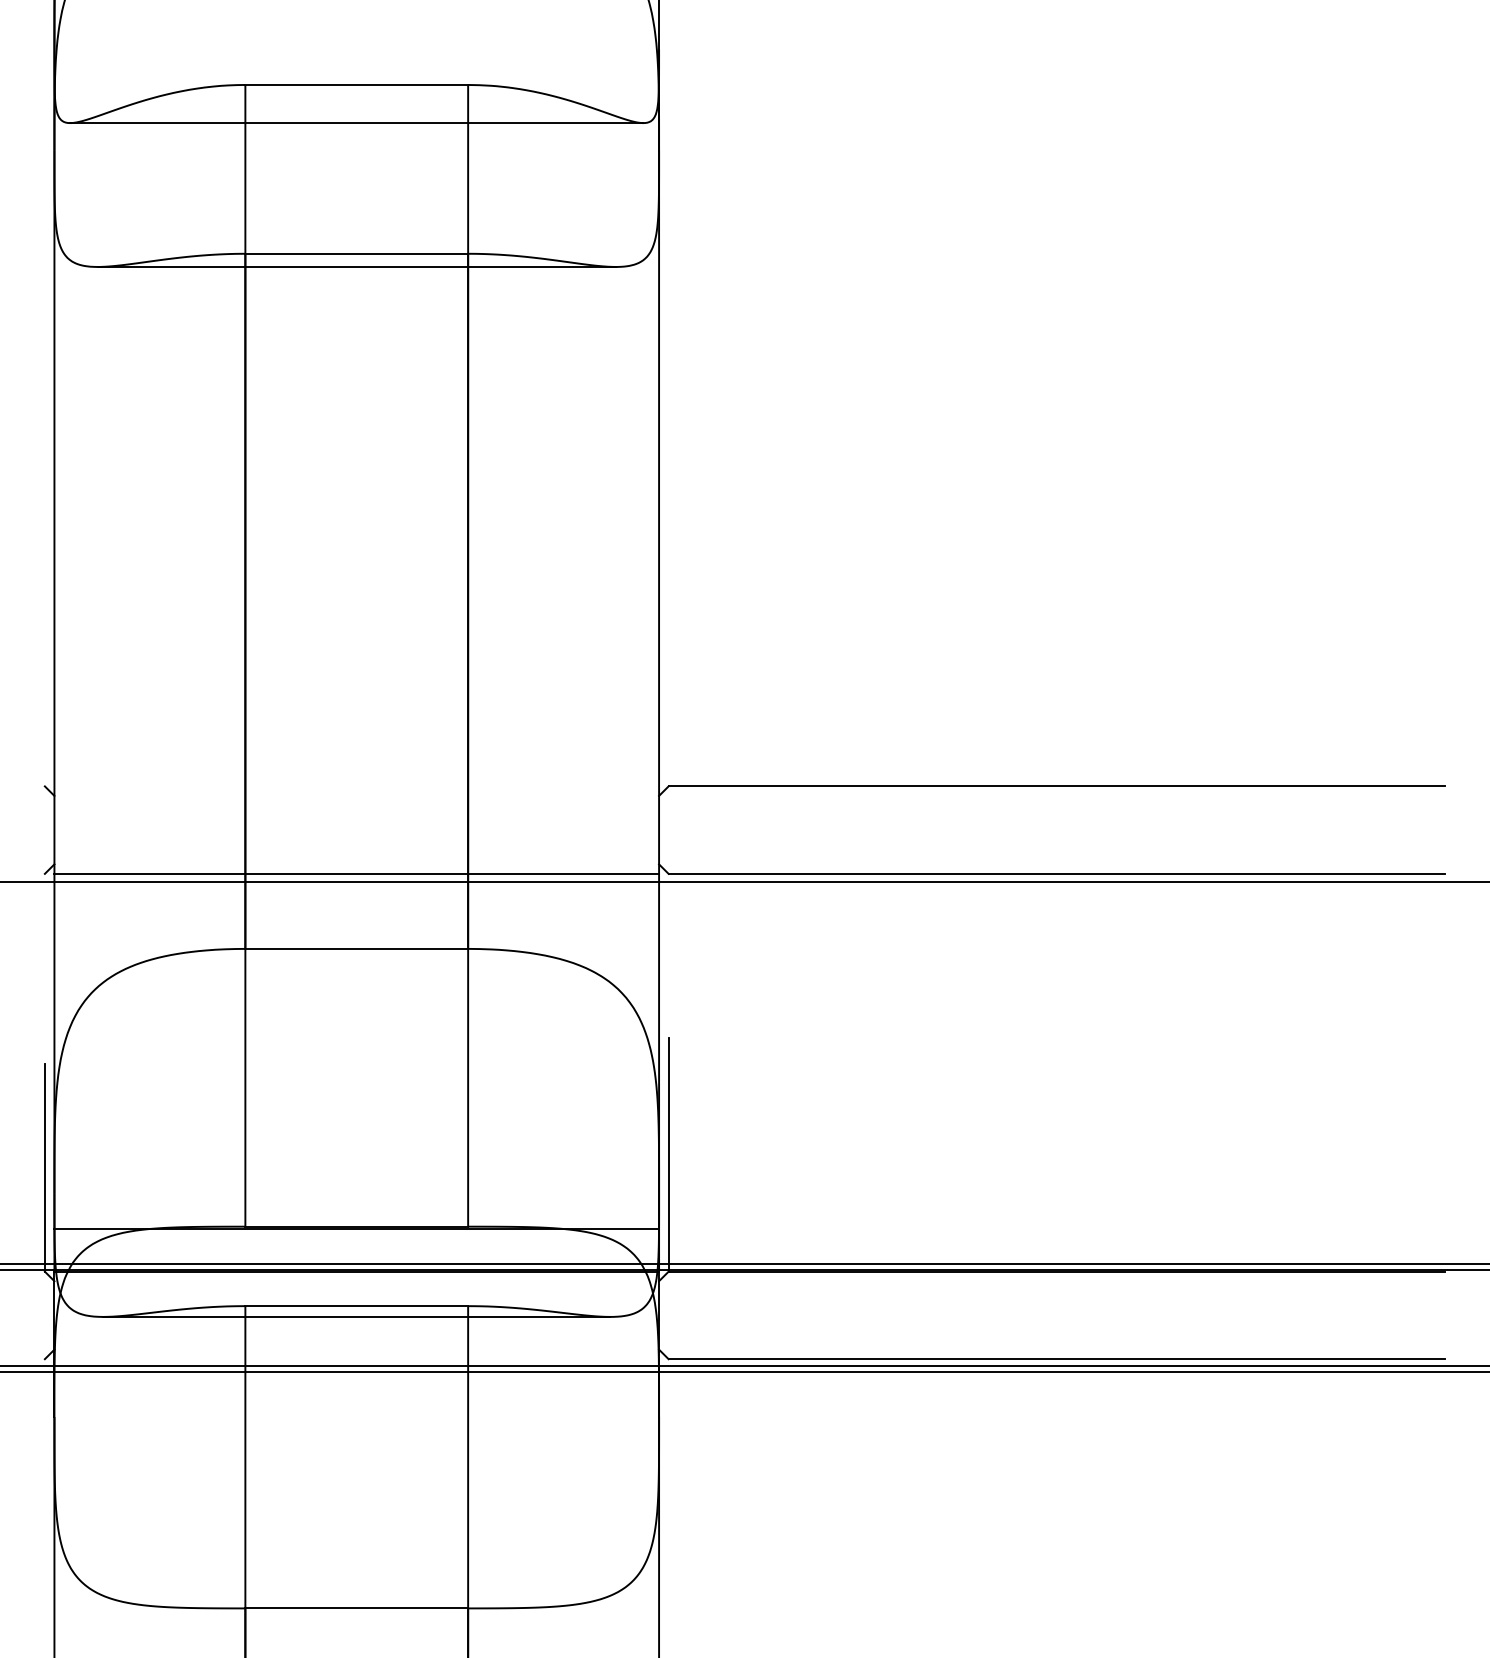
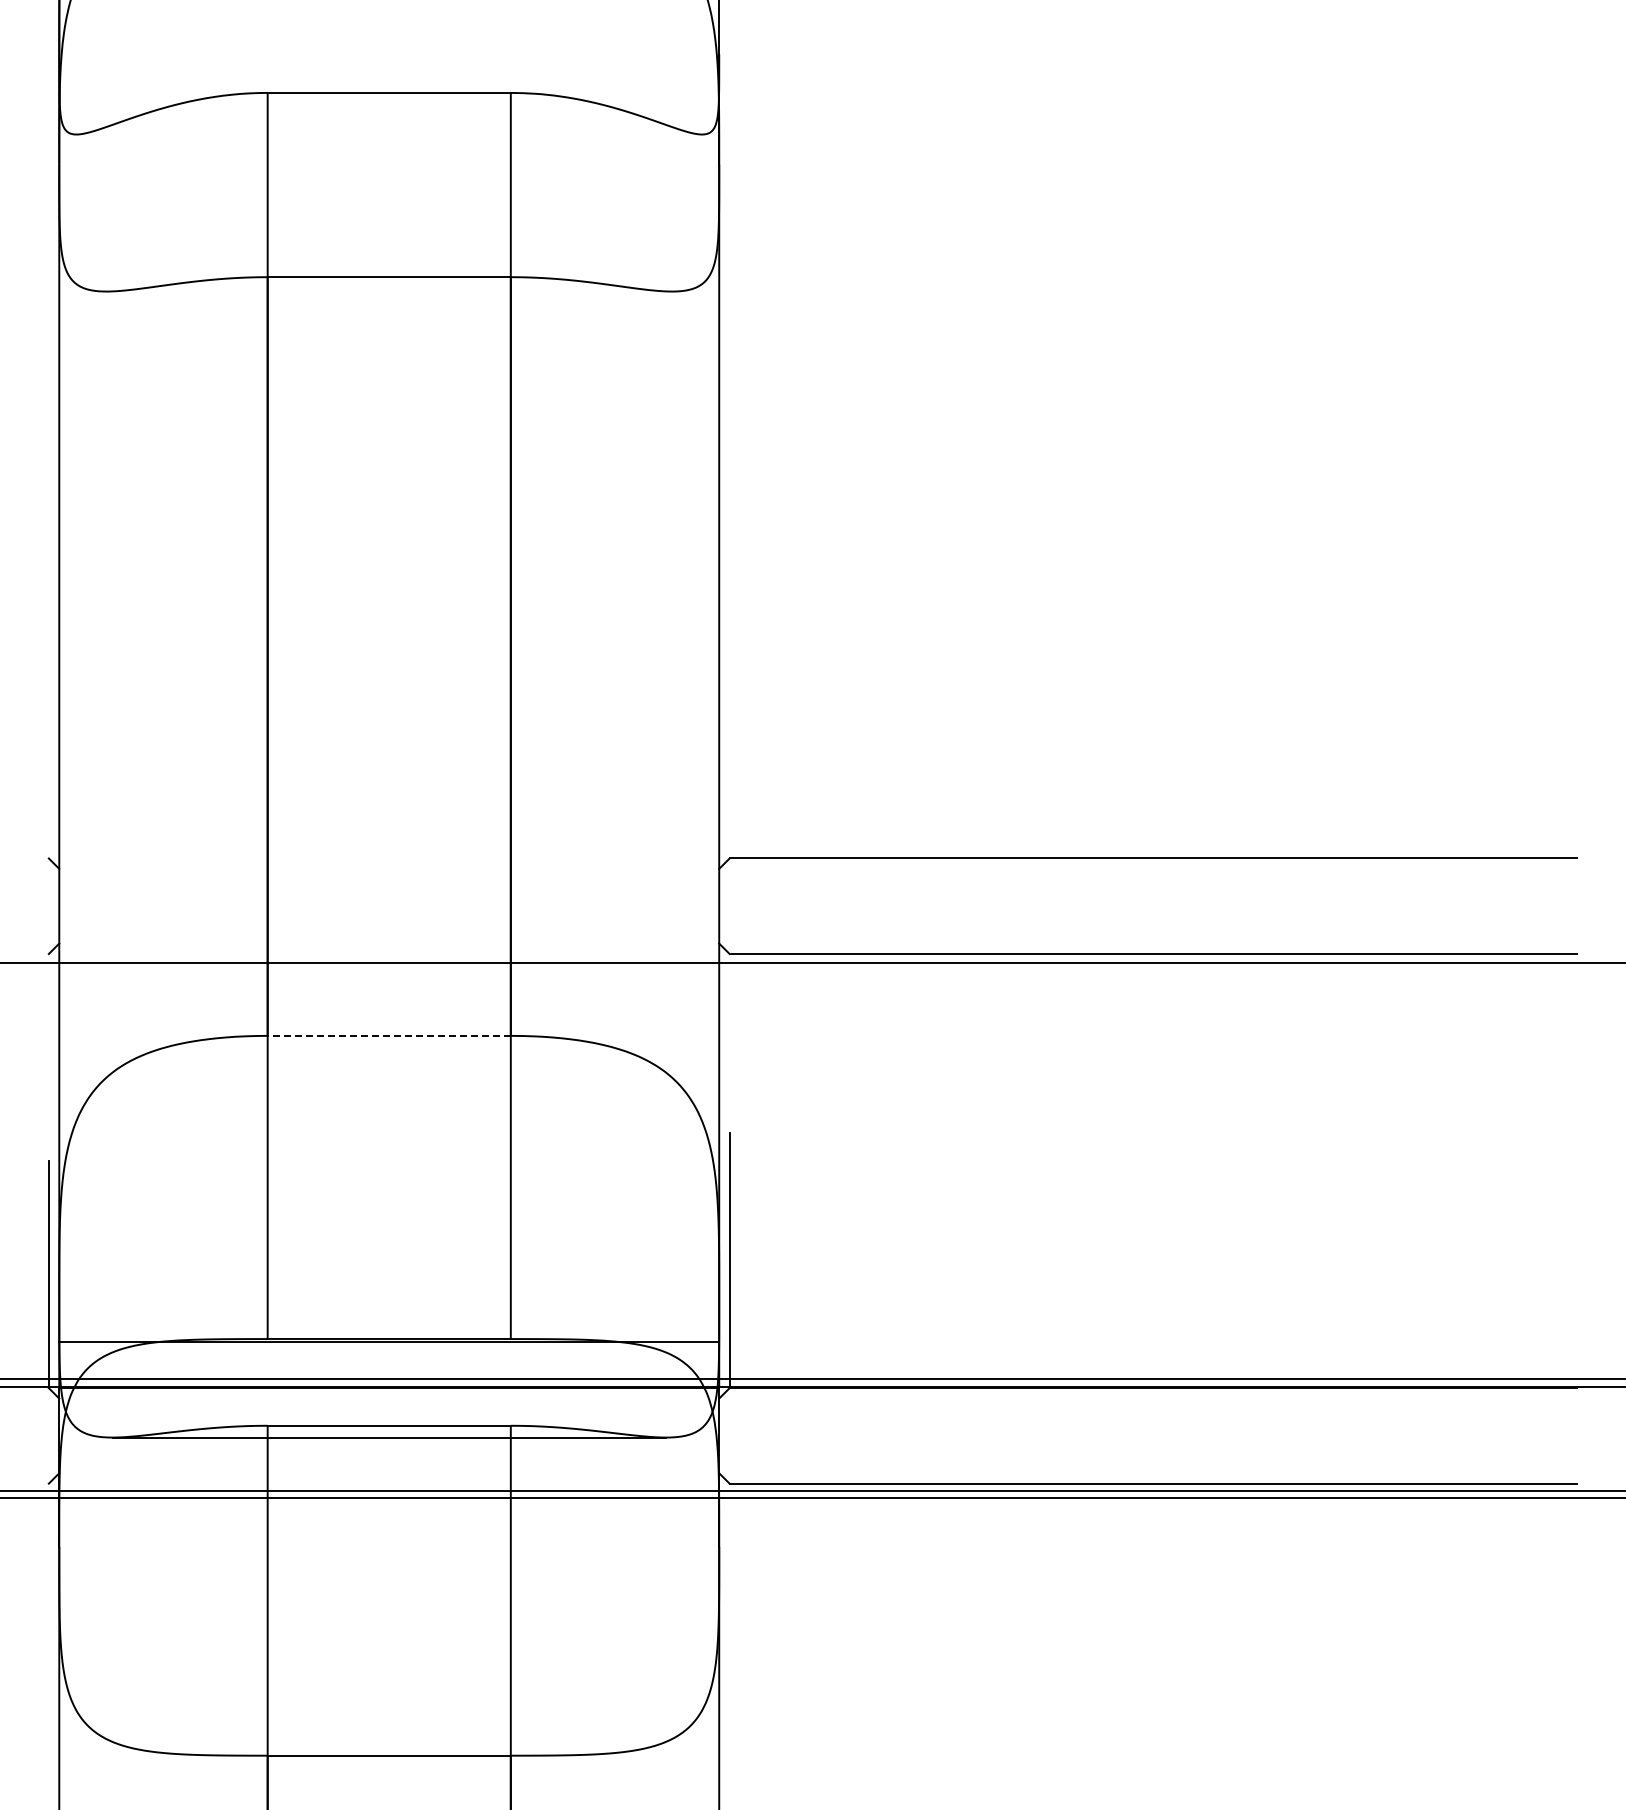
line: (356, 123) -> (388, 134), removed
line: (356, 266) -> (388, 291), removed
line: (356, 874) -> (389, 954), removed
line: (356, 948) -> (389, 1035), solid -> dashed

